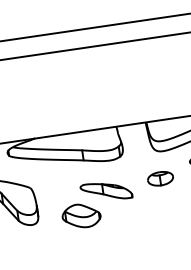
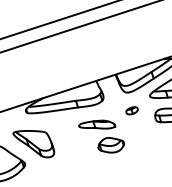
part: (159, 177) -> (131, 110), size x0.7
part: (80, 216) -> (110, 145), moved

